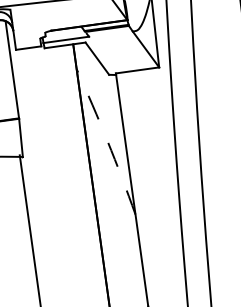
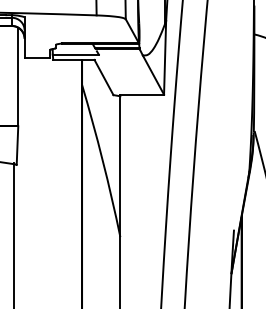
arc: (107, 141) -> (102, 160), dashed -> solid

